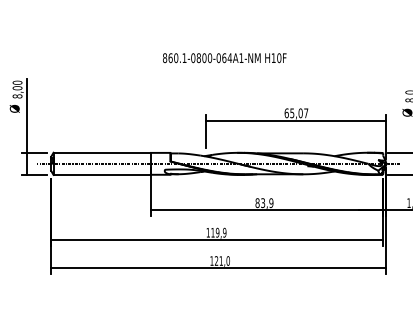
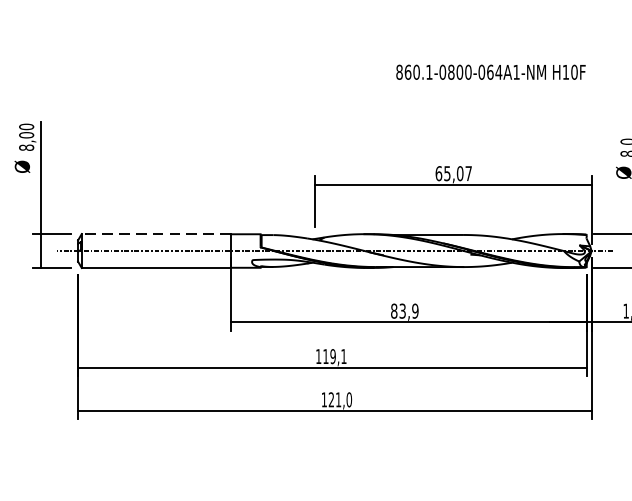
text: (224, 58) -> (490, 72), moved
line: (102, 152) -> (156, 233), solid -> dashed
text: (224, 232) -> (343, 356), 119,9 -> 119,1

